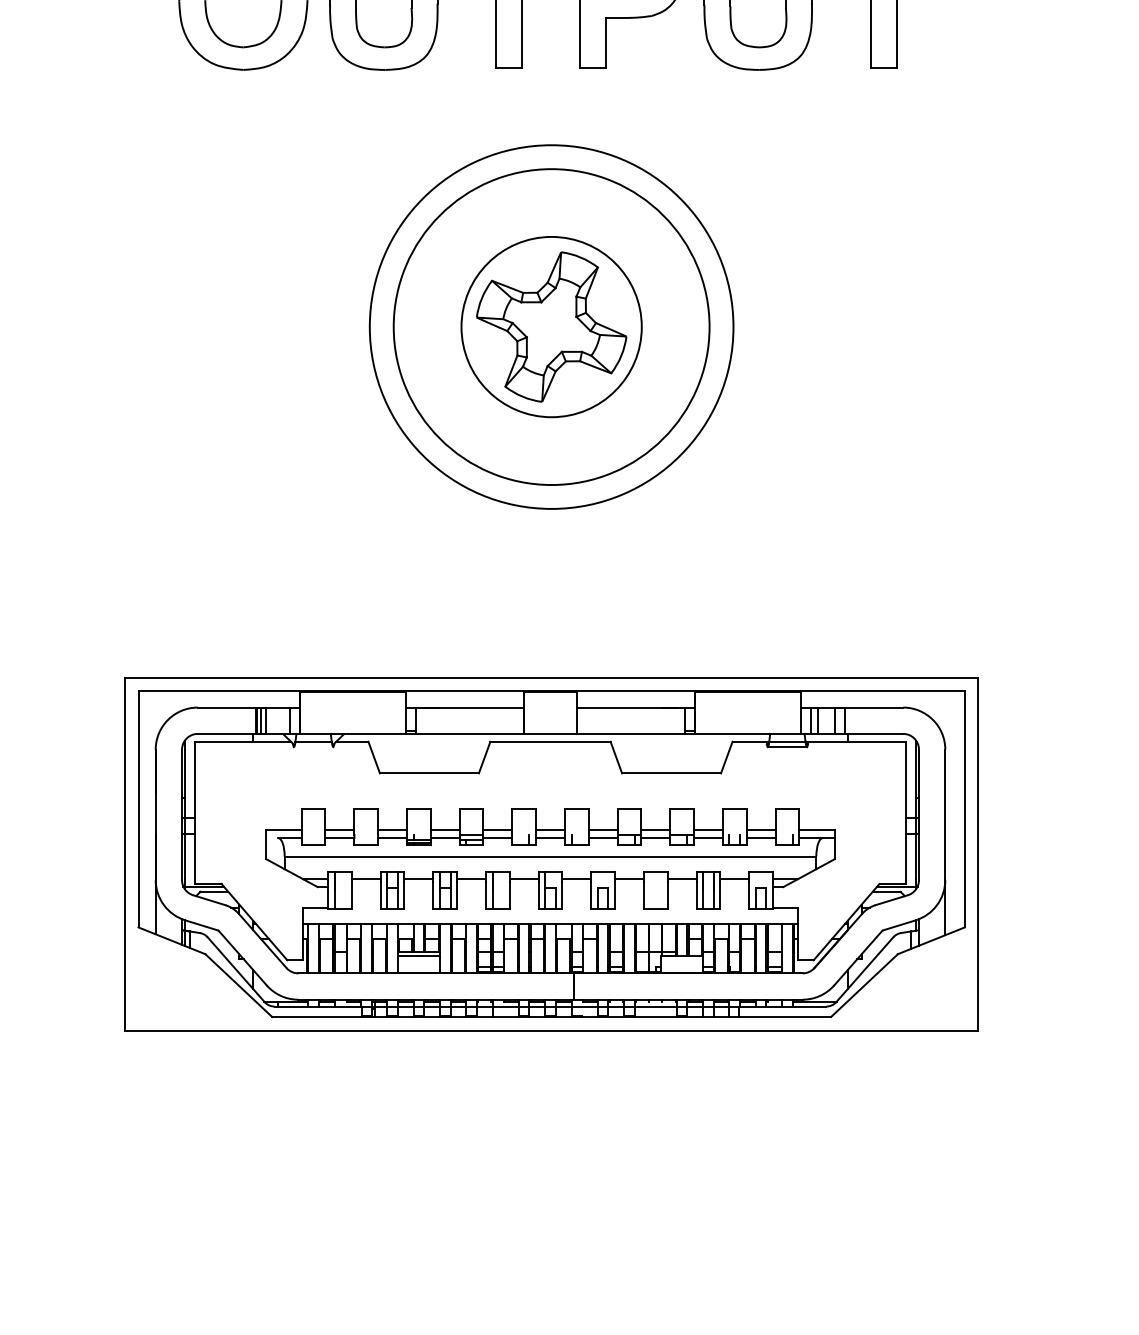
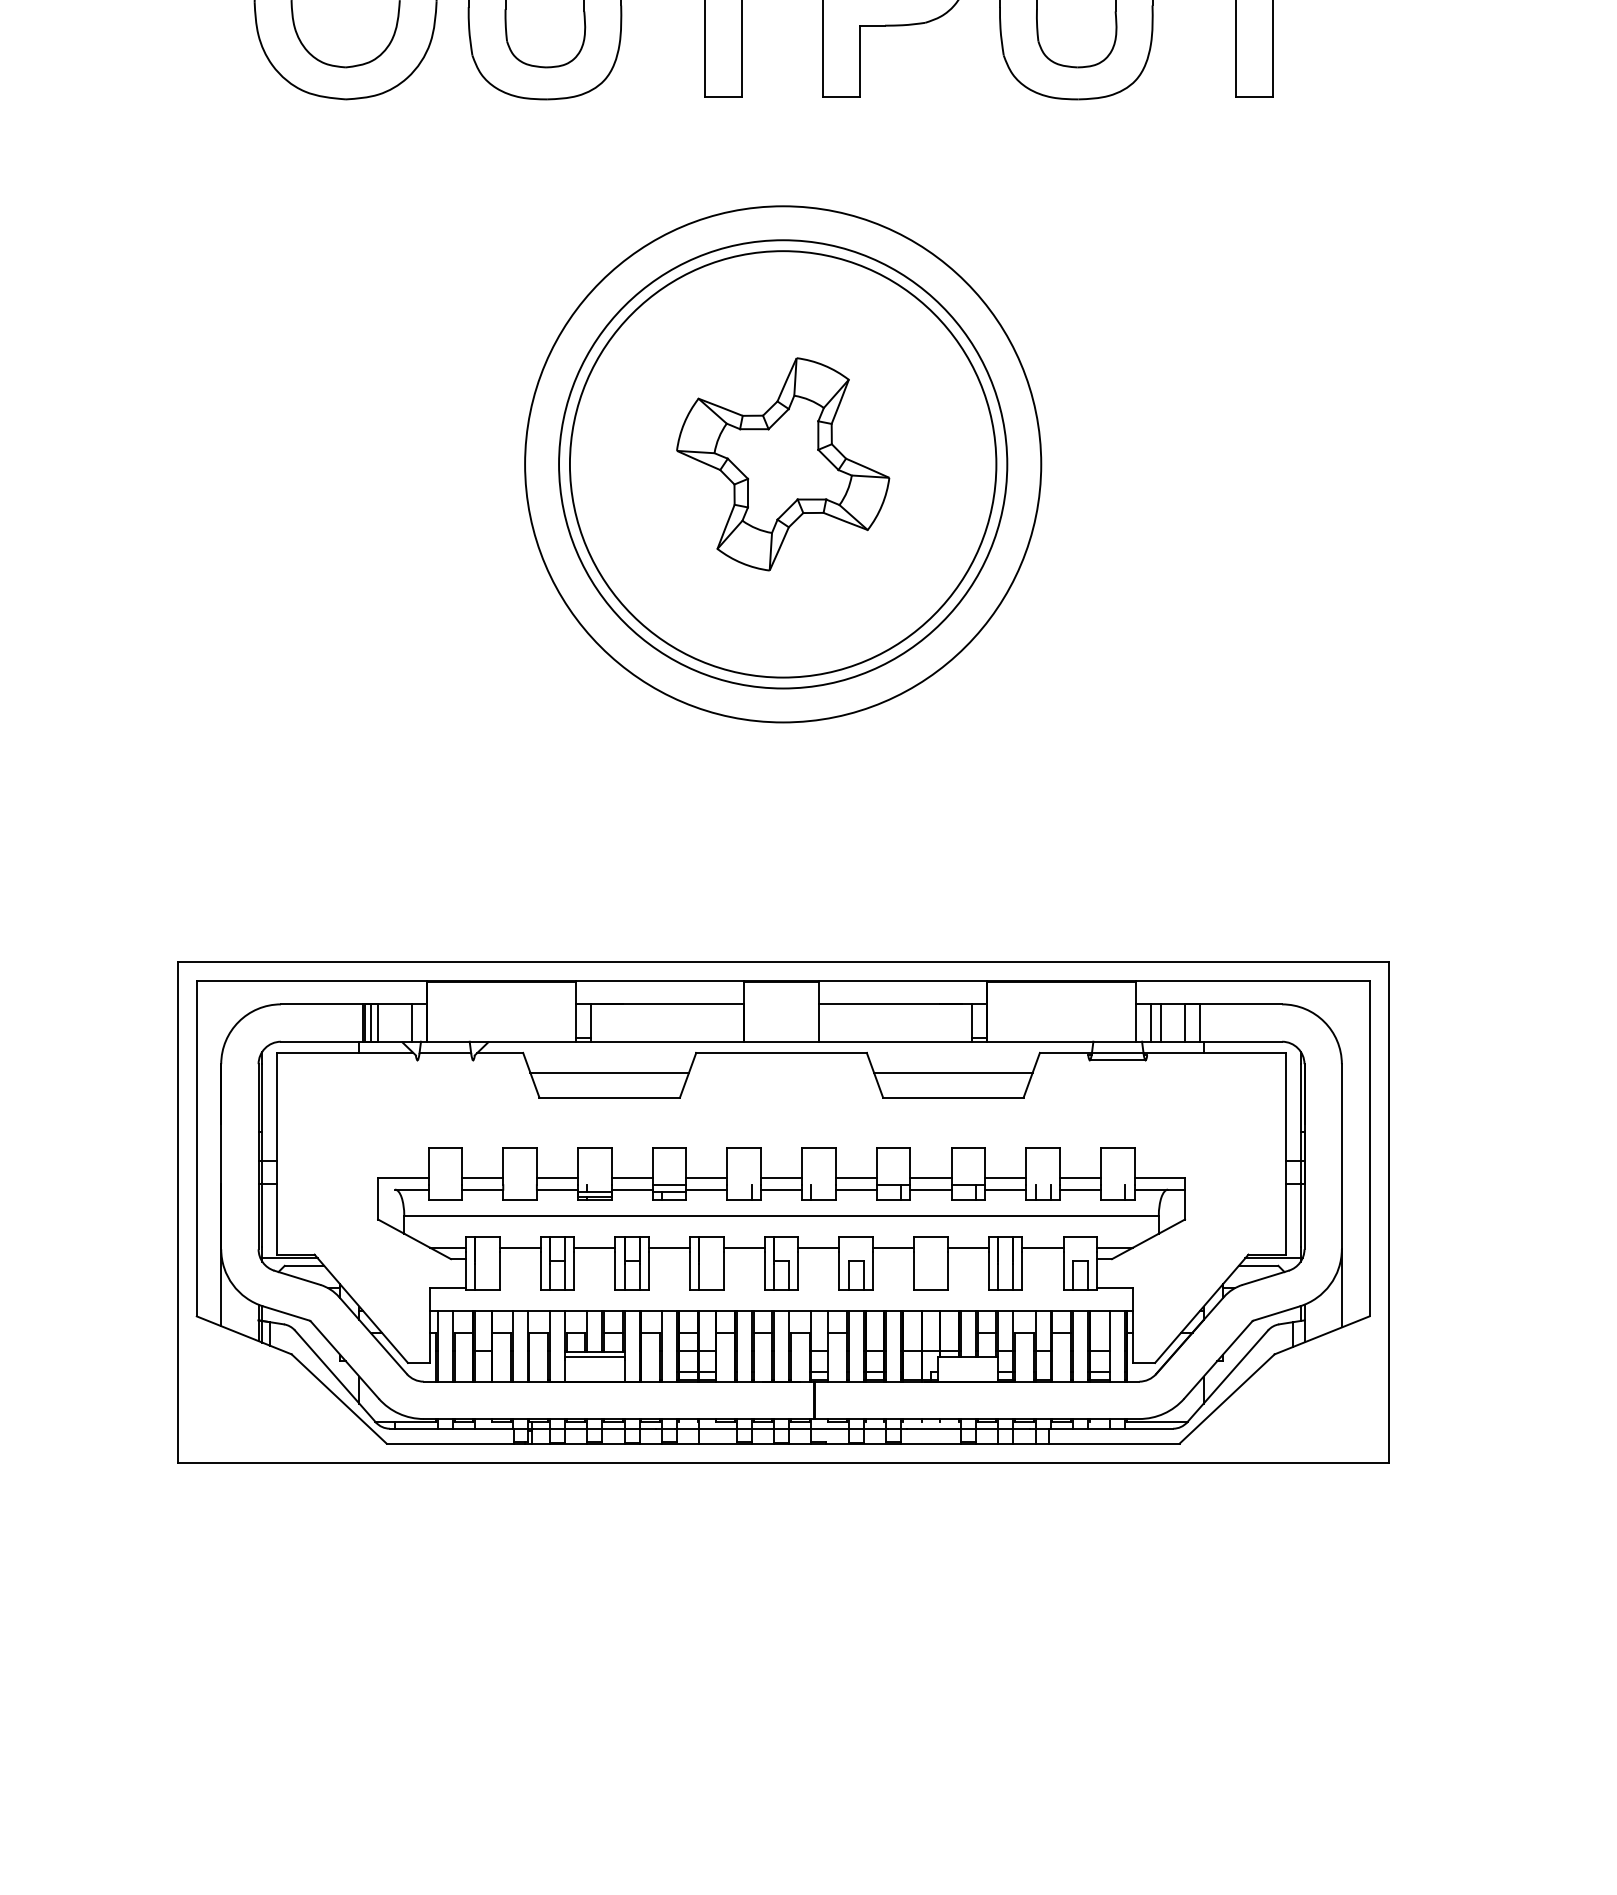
circle: (551, 327) -> (782, 464), size x1.67
line: (429, 755) -> (609, 1072), added
line: (671, 755) -> (953, 1072), added

